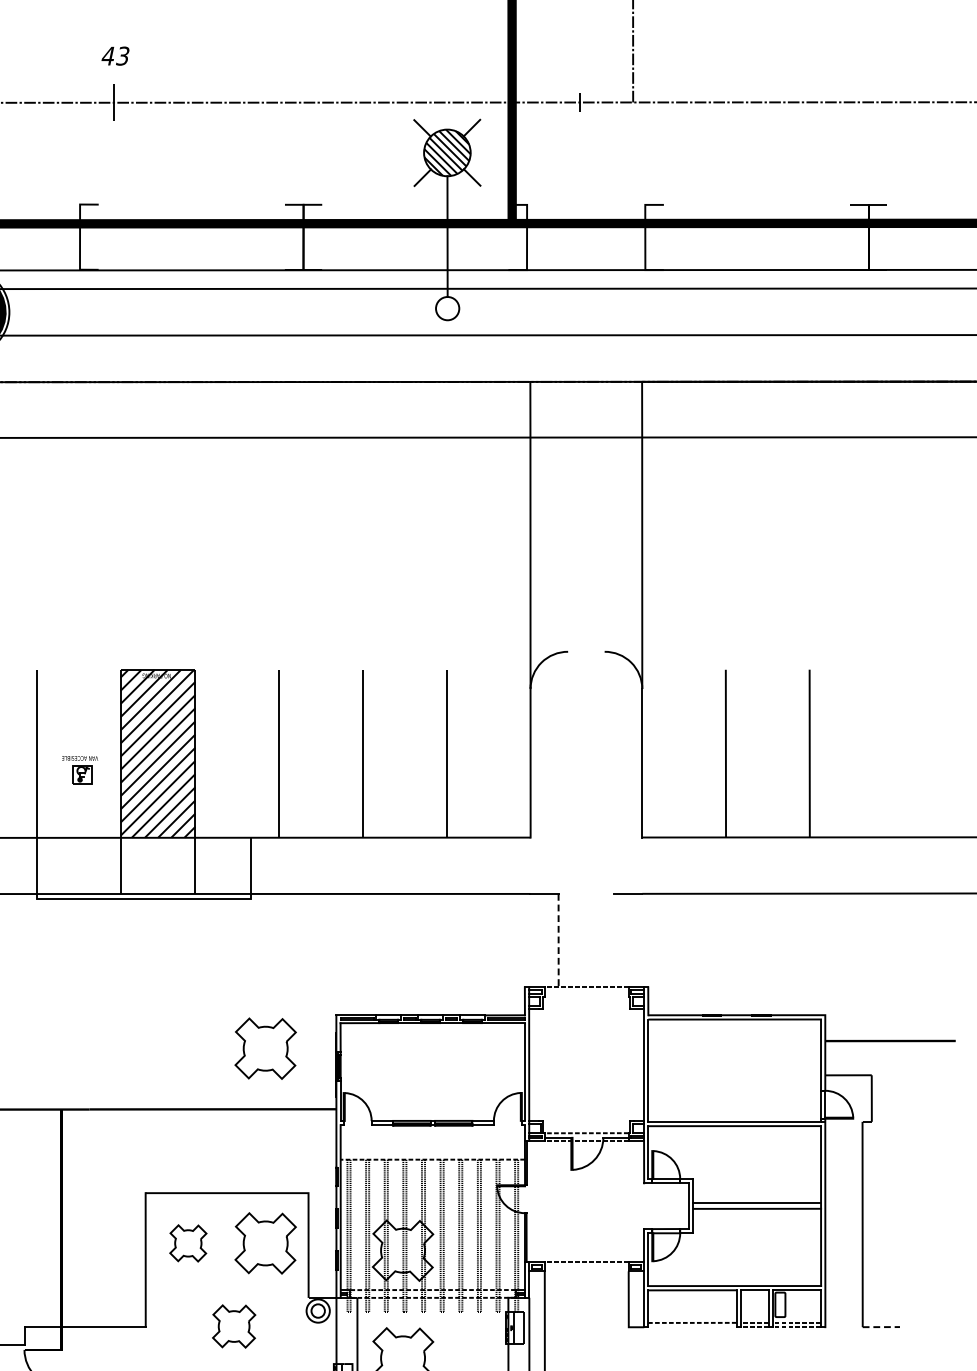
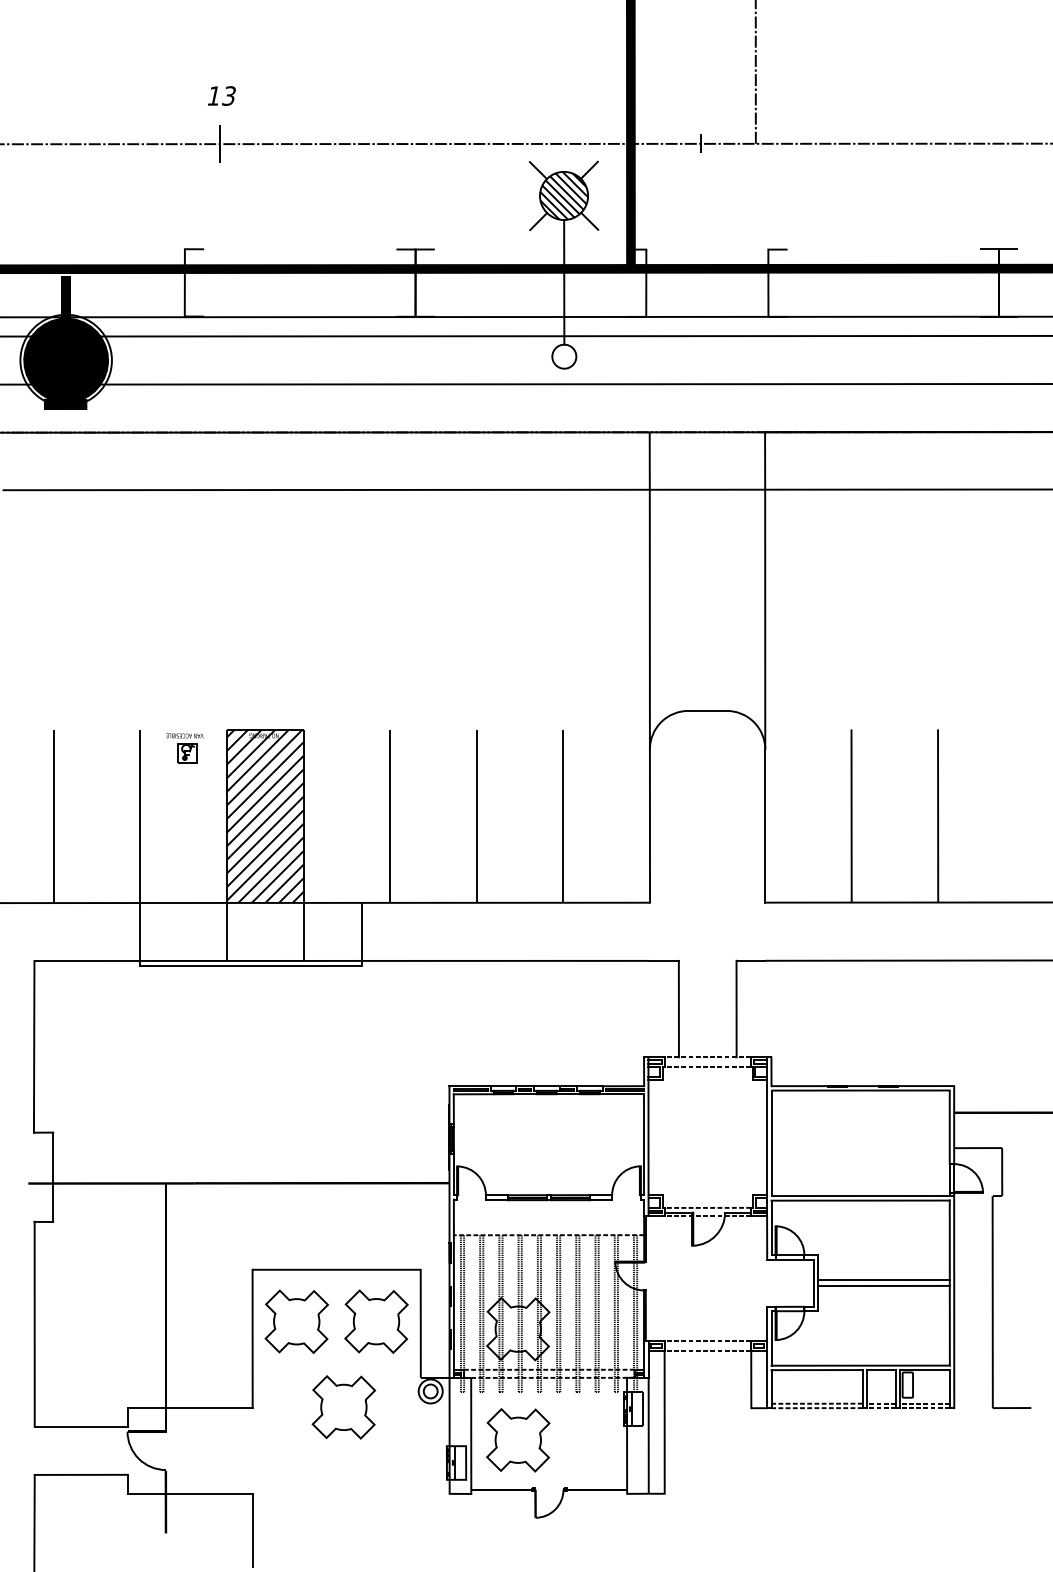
text: (107, 55) -> (213, 95), 43 -> 13
line: (586, 651) -> (707, 710), added
part: (79, 770) -> (184, 748), moved
line: (614, 940) -> (736, 1008), added
line: (558, 941) -> (678, 1009), dashed -> solid
line: (586, 996) -> (707, 1066), added
part: (265, 1048) -> (376, 1120), removed
part: (188, 1243) -> (296, 1321), size x1.67
line: (586, 1271) -> (707, 1350), added
part: (233, 1326) -> (343, 1407), size x1.43
line: (691, 1327) -> (816, 1408), added
line: (881, 1327) -> (1012, 1408), dashed -> solid

